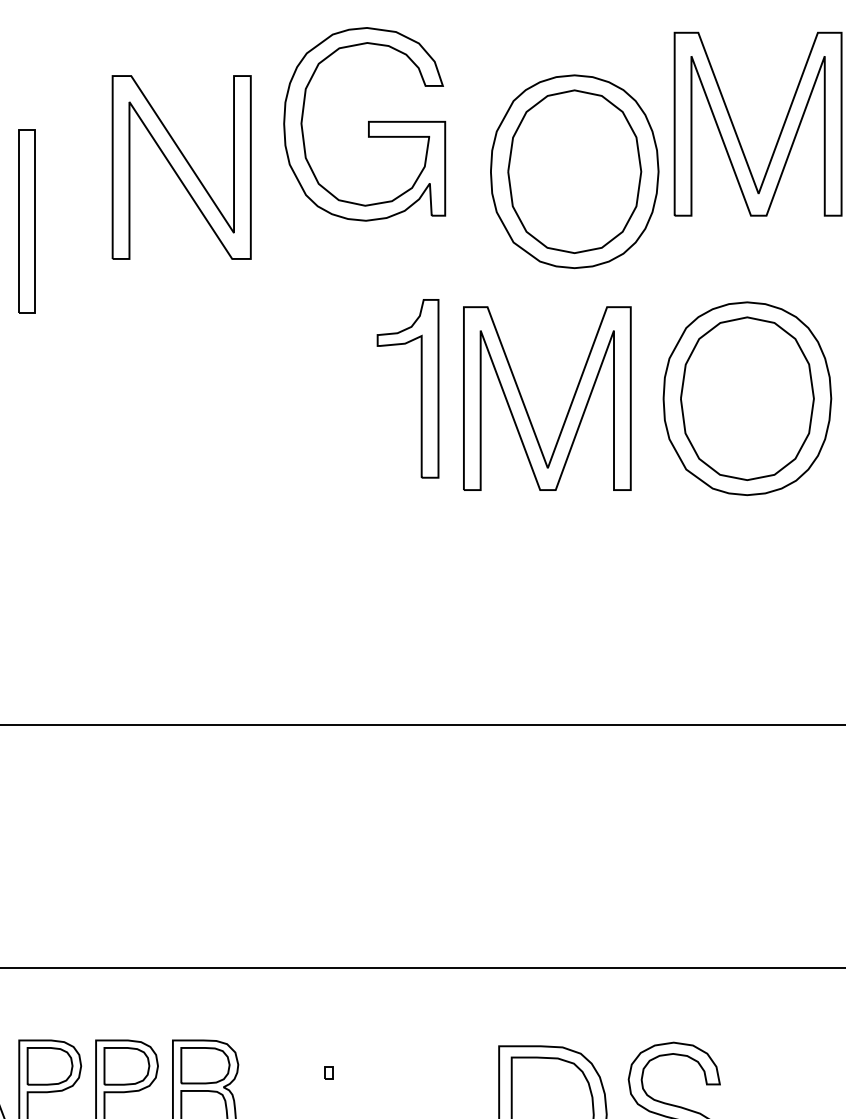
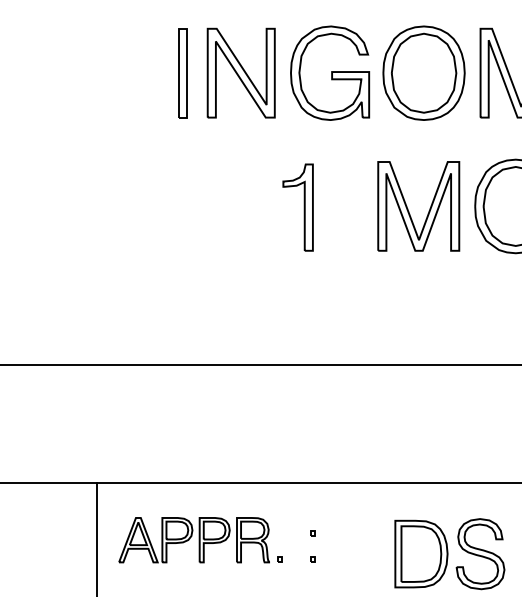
part: (180, 166) -> (240, 72), moved
part: (573, 170) -> (423, 72), moved
part: (25, 221) -> (182, 73), moved
part: (406, 388) -> (297, 207), moved

